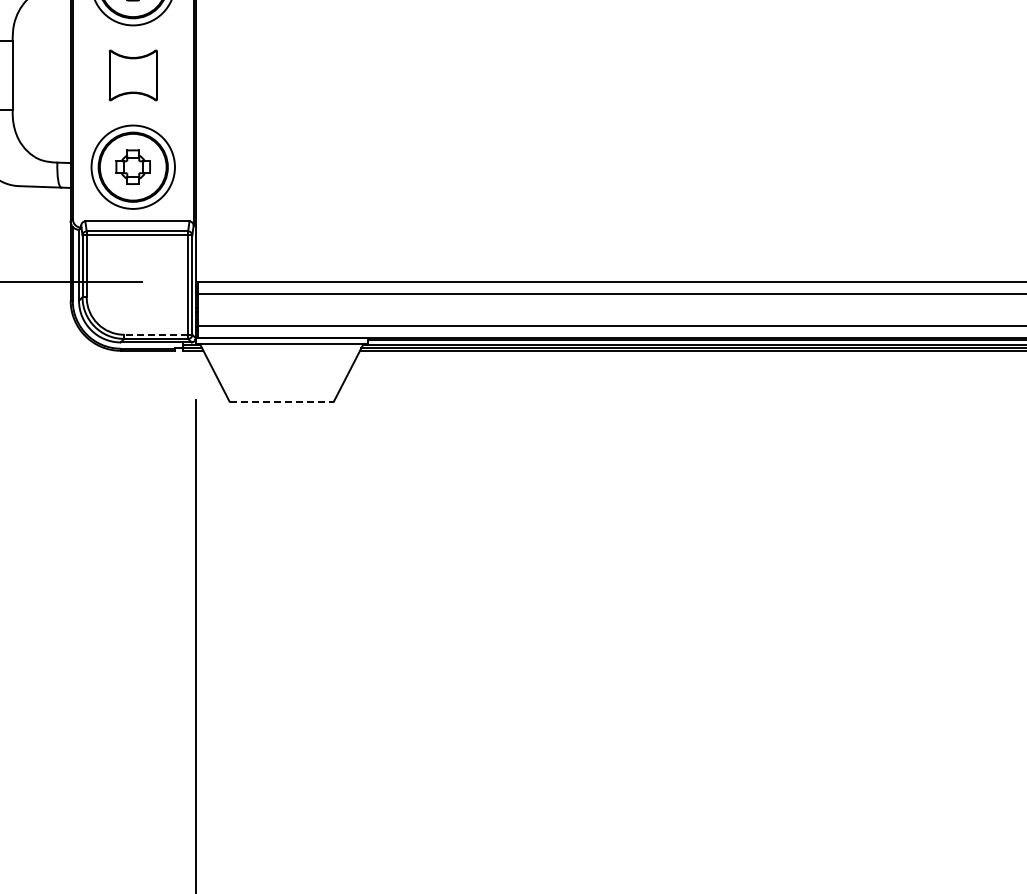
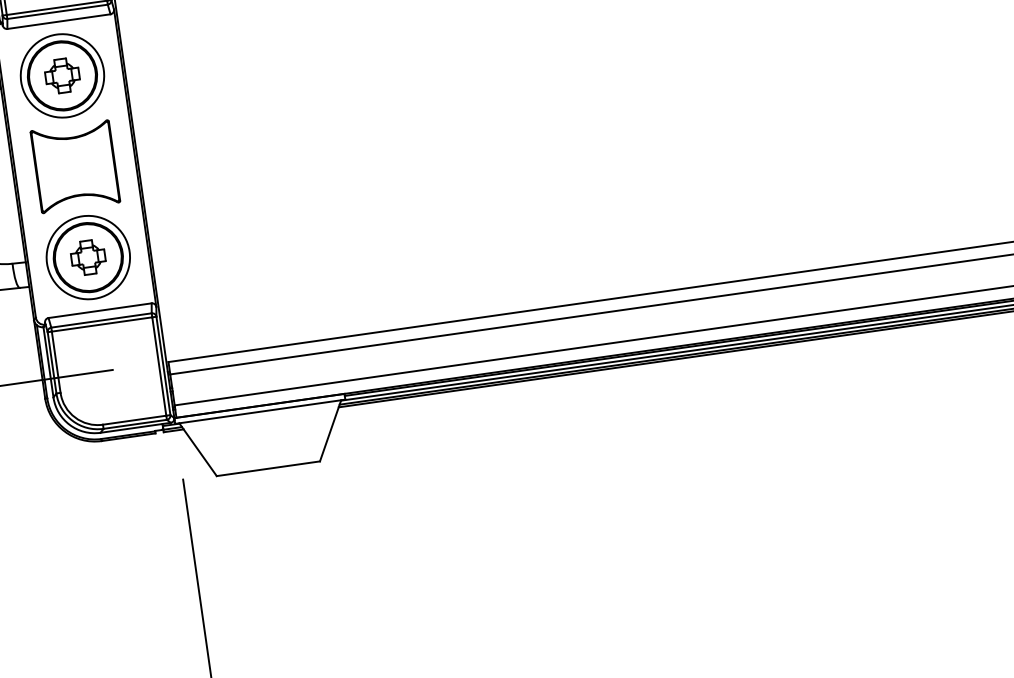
part: (133, 75) -> (75, 166), size x1.67
line: (156, 334) -> (134, 419), dashed -> solid
line: (282, 401) -> (269, 468), dashed -> solid

